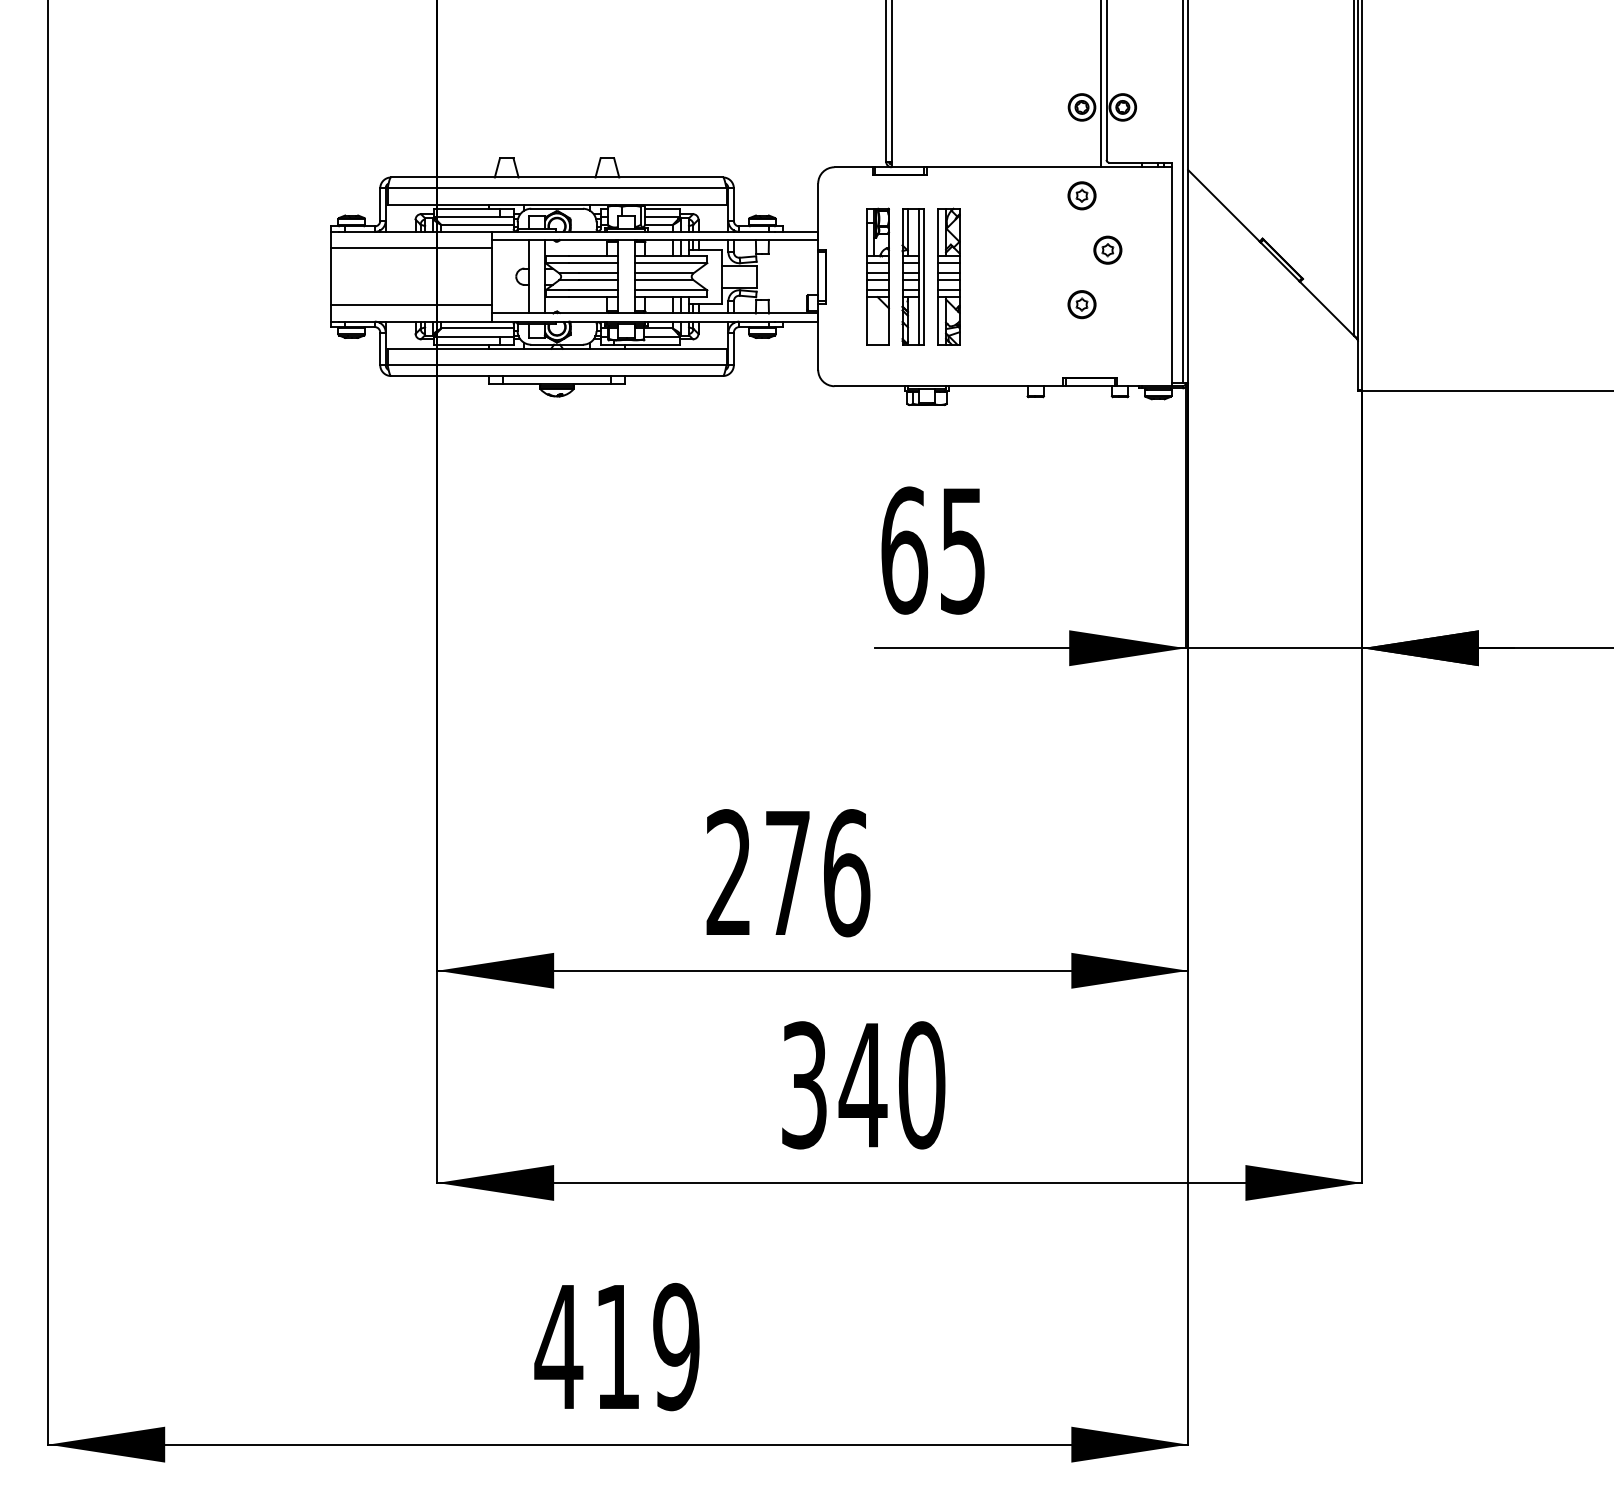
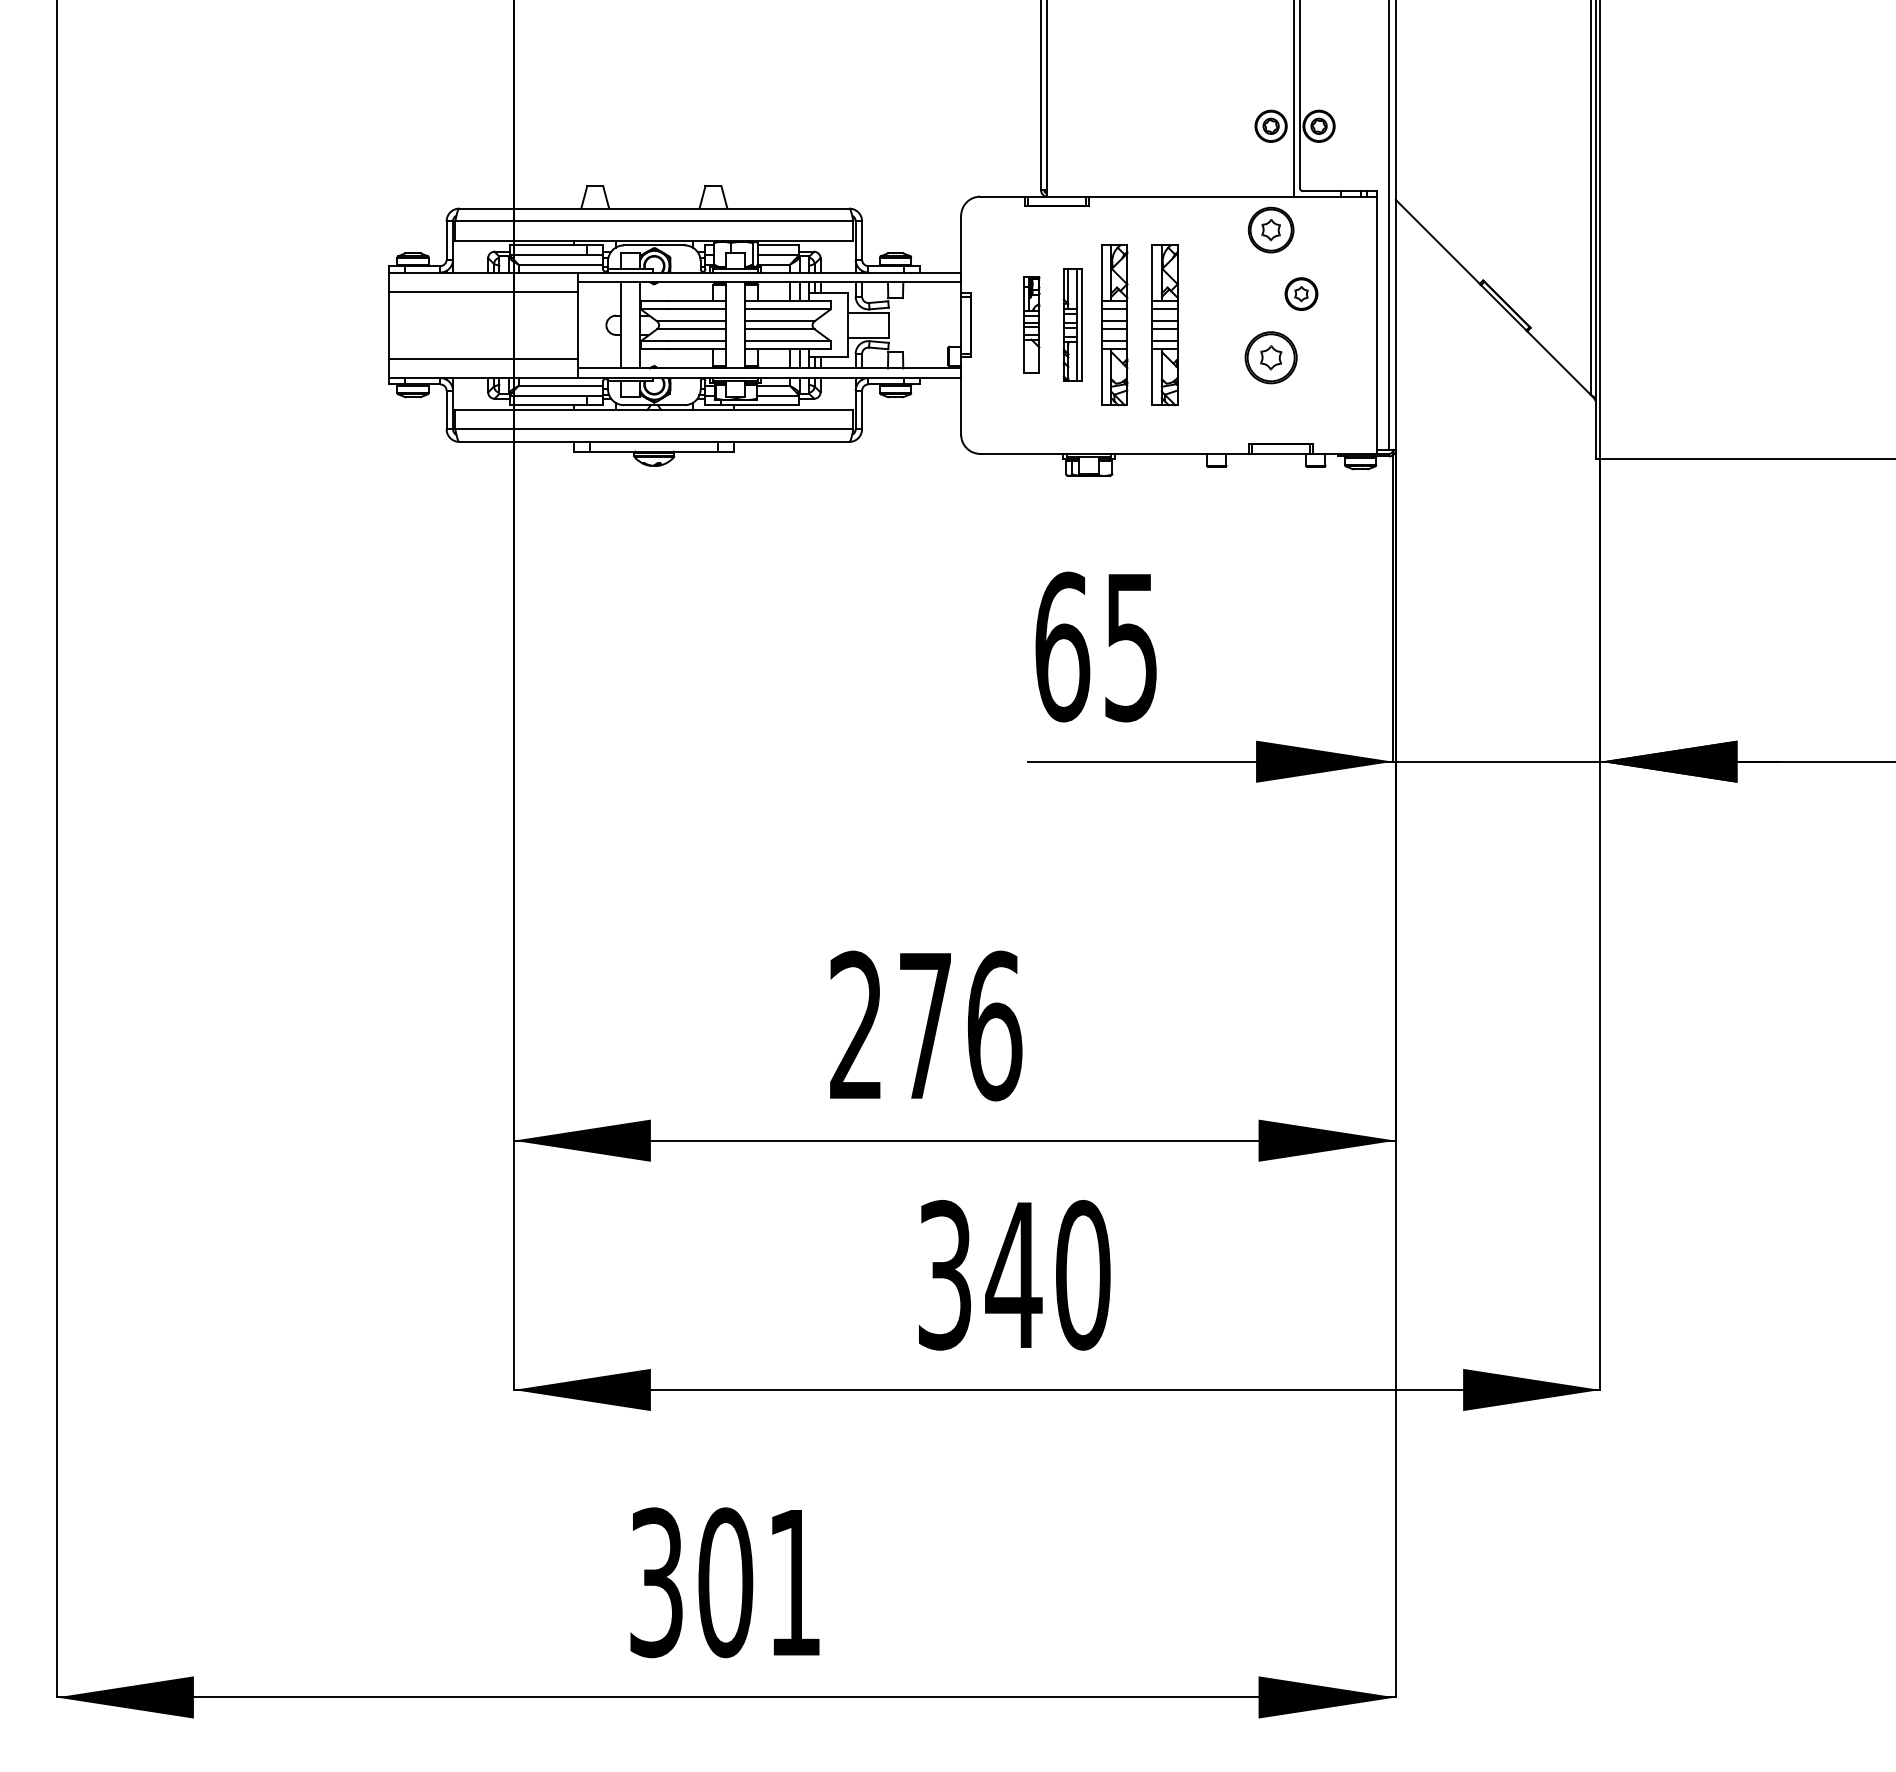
part: (1081, 195) -> (1270, 229), size x1.4
part: (878, 276) -> (1032, 324), size x0.6
part: (912, 276) -> (1071, 324), size x0.7
part: (991, 276) -> (1164, 324), added
part: (1081, 304) -> (1270, 357), size x1.6
text: (616, 1346) -> (724, 1582), 419 -> 301

